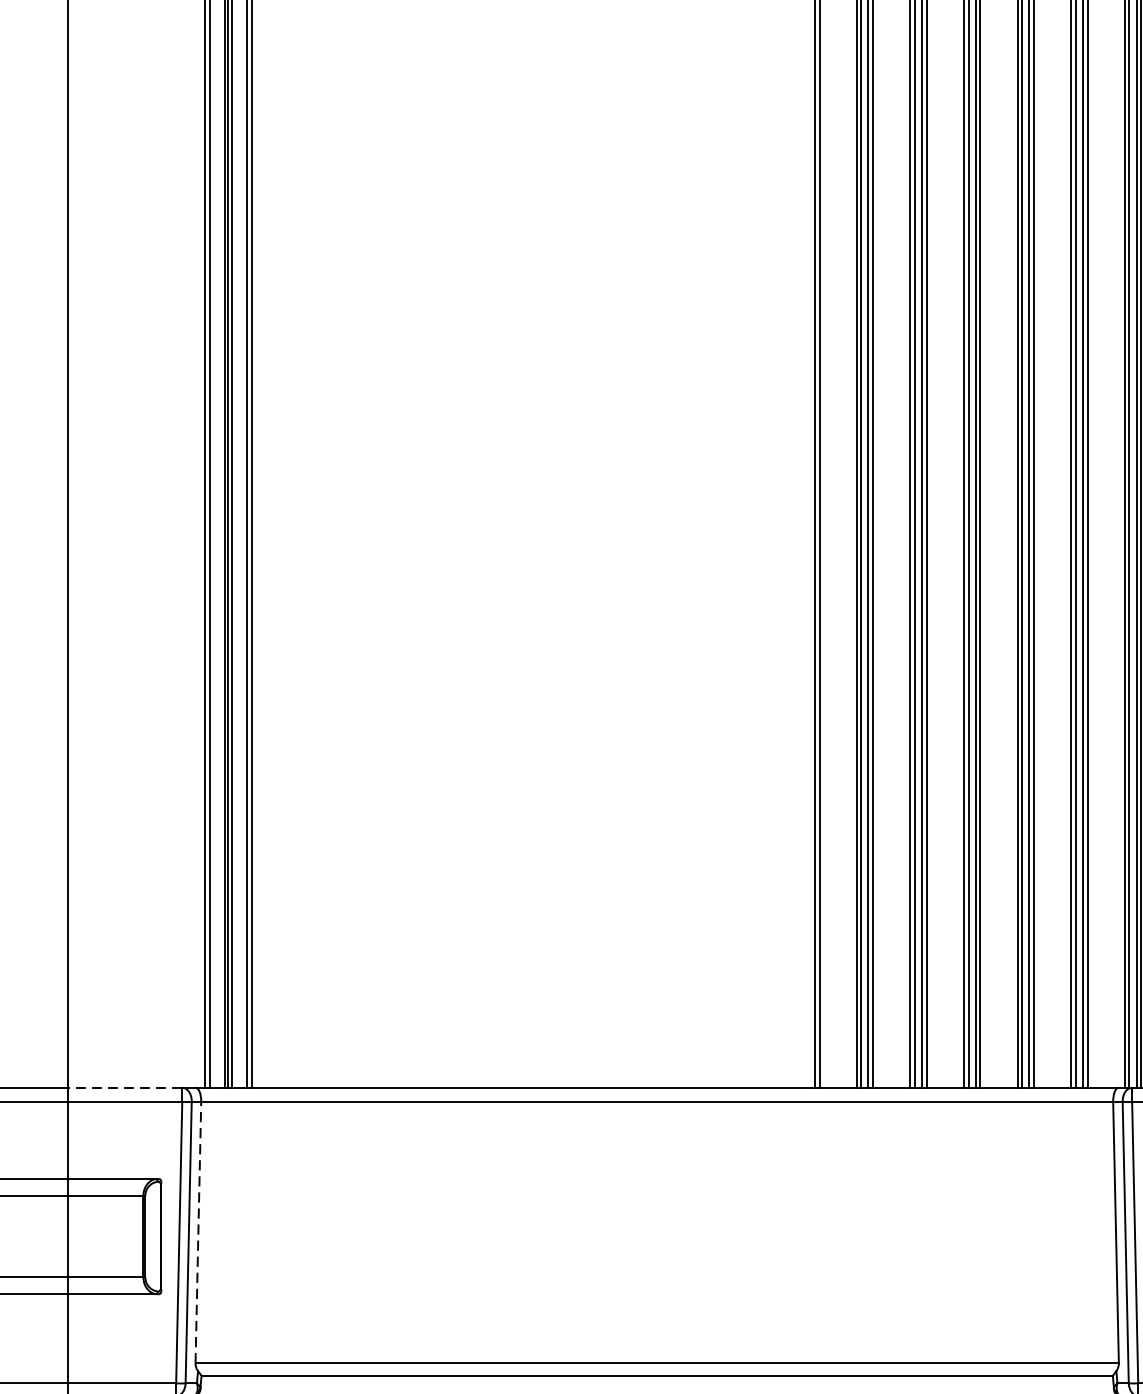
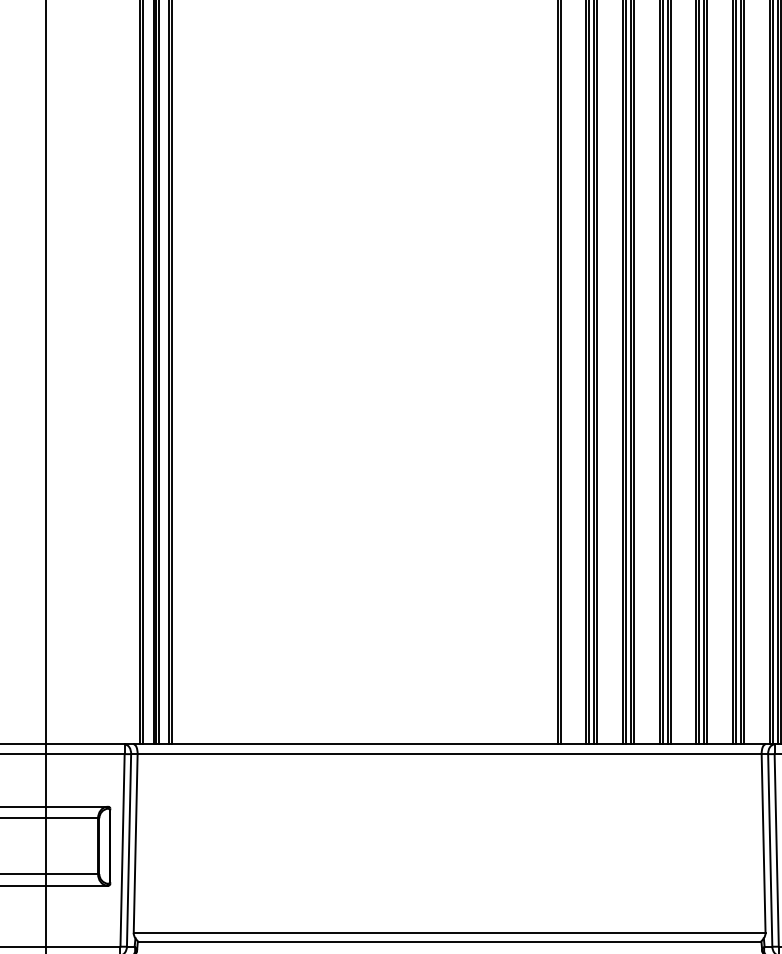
line: (123, 1087) -> (84, 744), dashed -> solid
line: (198, 1232) -> (135, 843), dashed -> solid

